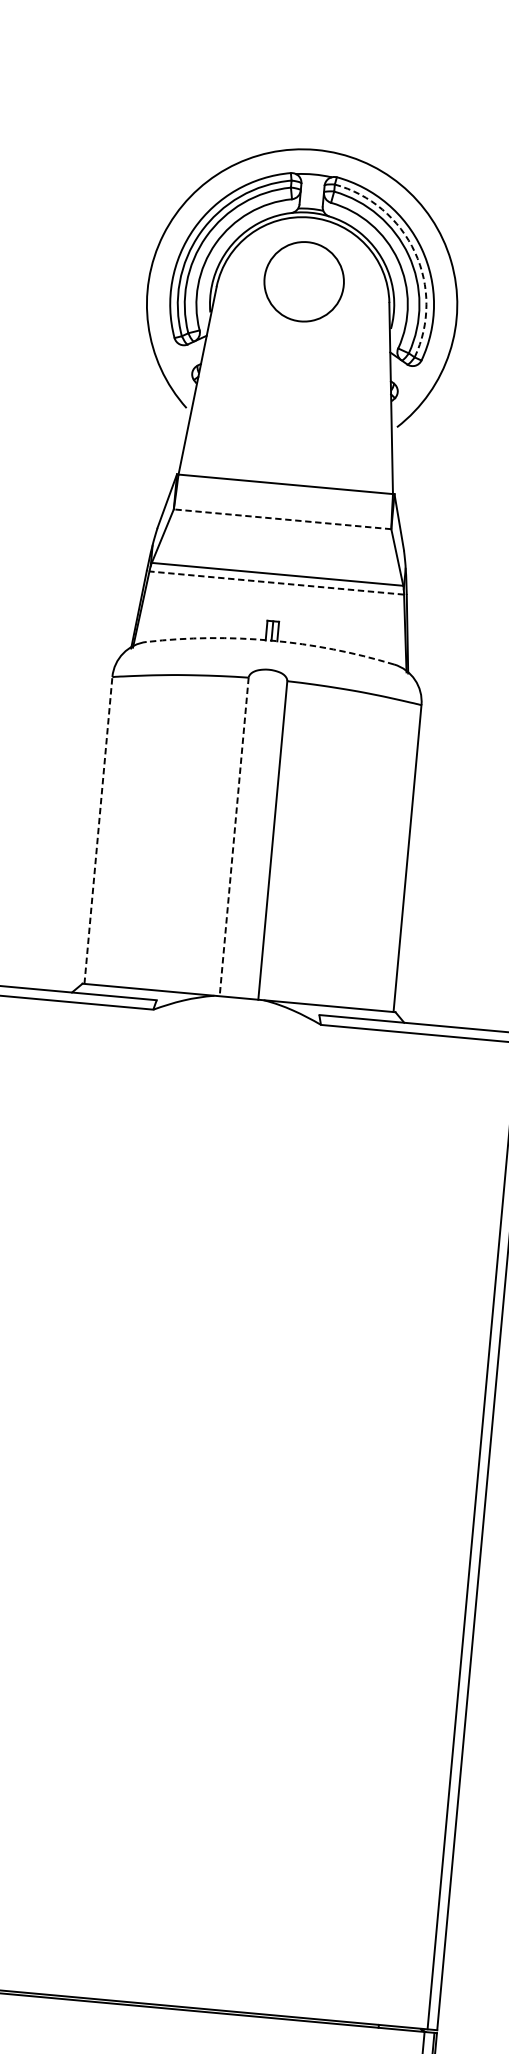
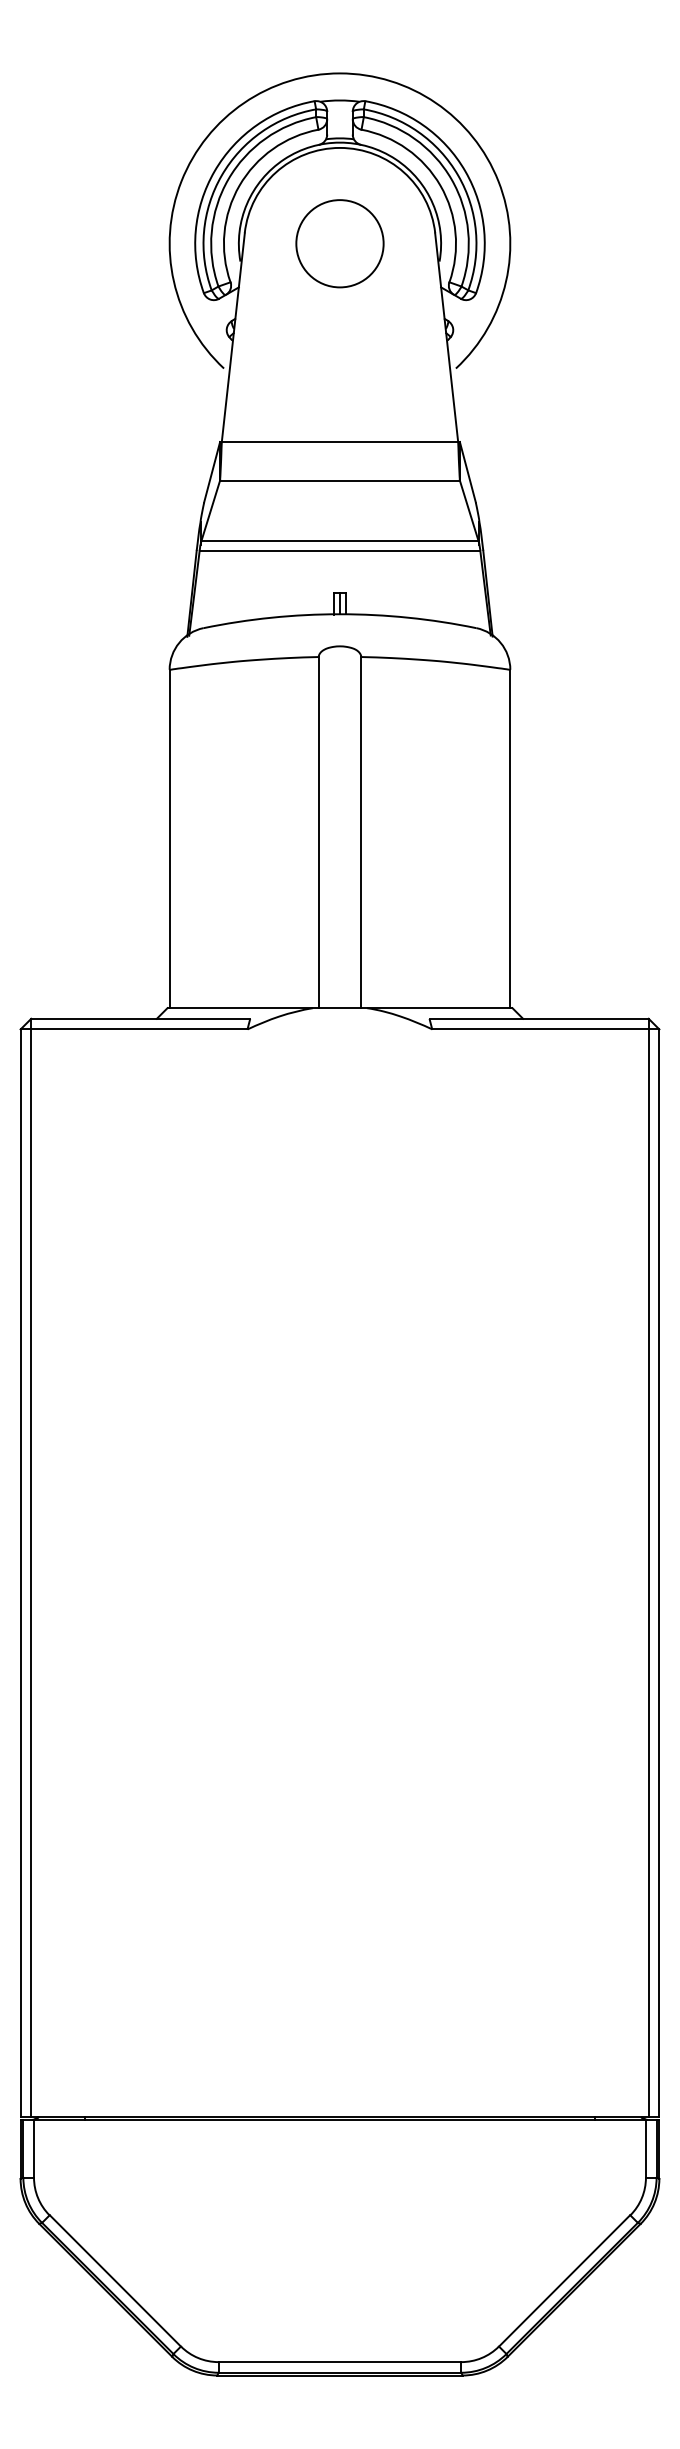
arc: (415, 252) -> (458, 175), dashed -> solid
circle: (303, 281) -> (339, 243), moved
line: (282, 519) -> (339, 480), dashed -> solid
line: (276, 582) -> (339, 550), dashed -> solid
arc: (271, 640) -> (339, 614), dashed -> solid
line: (98, 829) -> (169, 838), dashed -> solid
line: (234, 836) -> (318, 832), dashed -> solid

